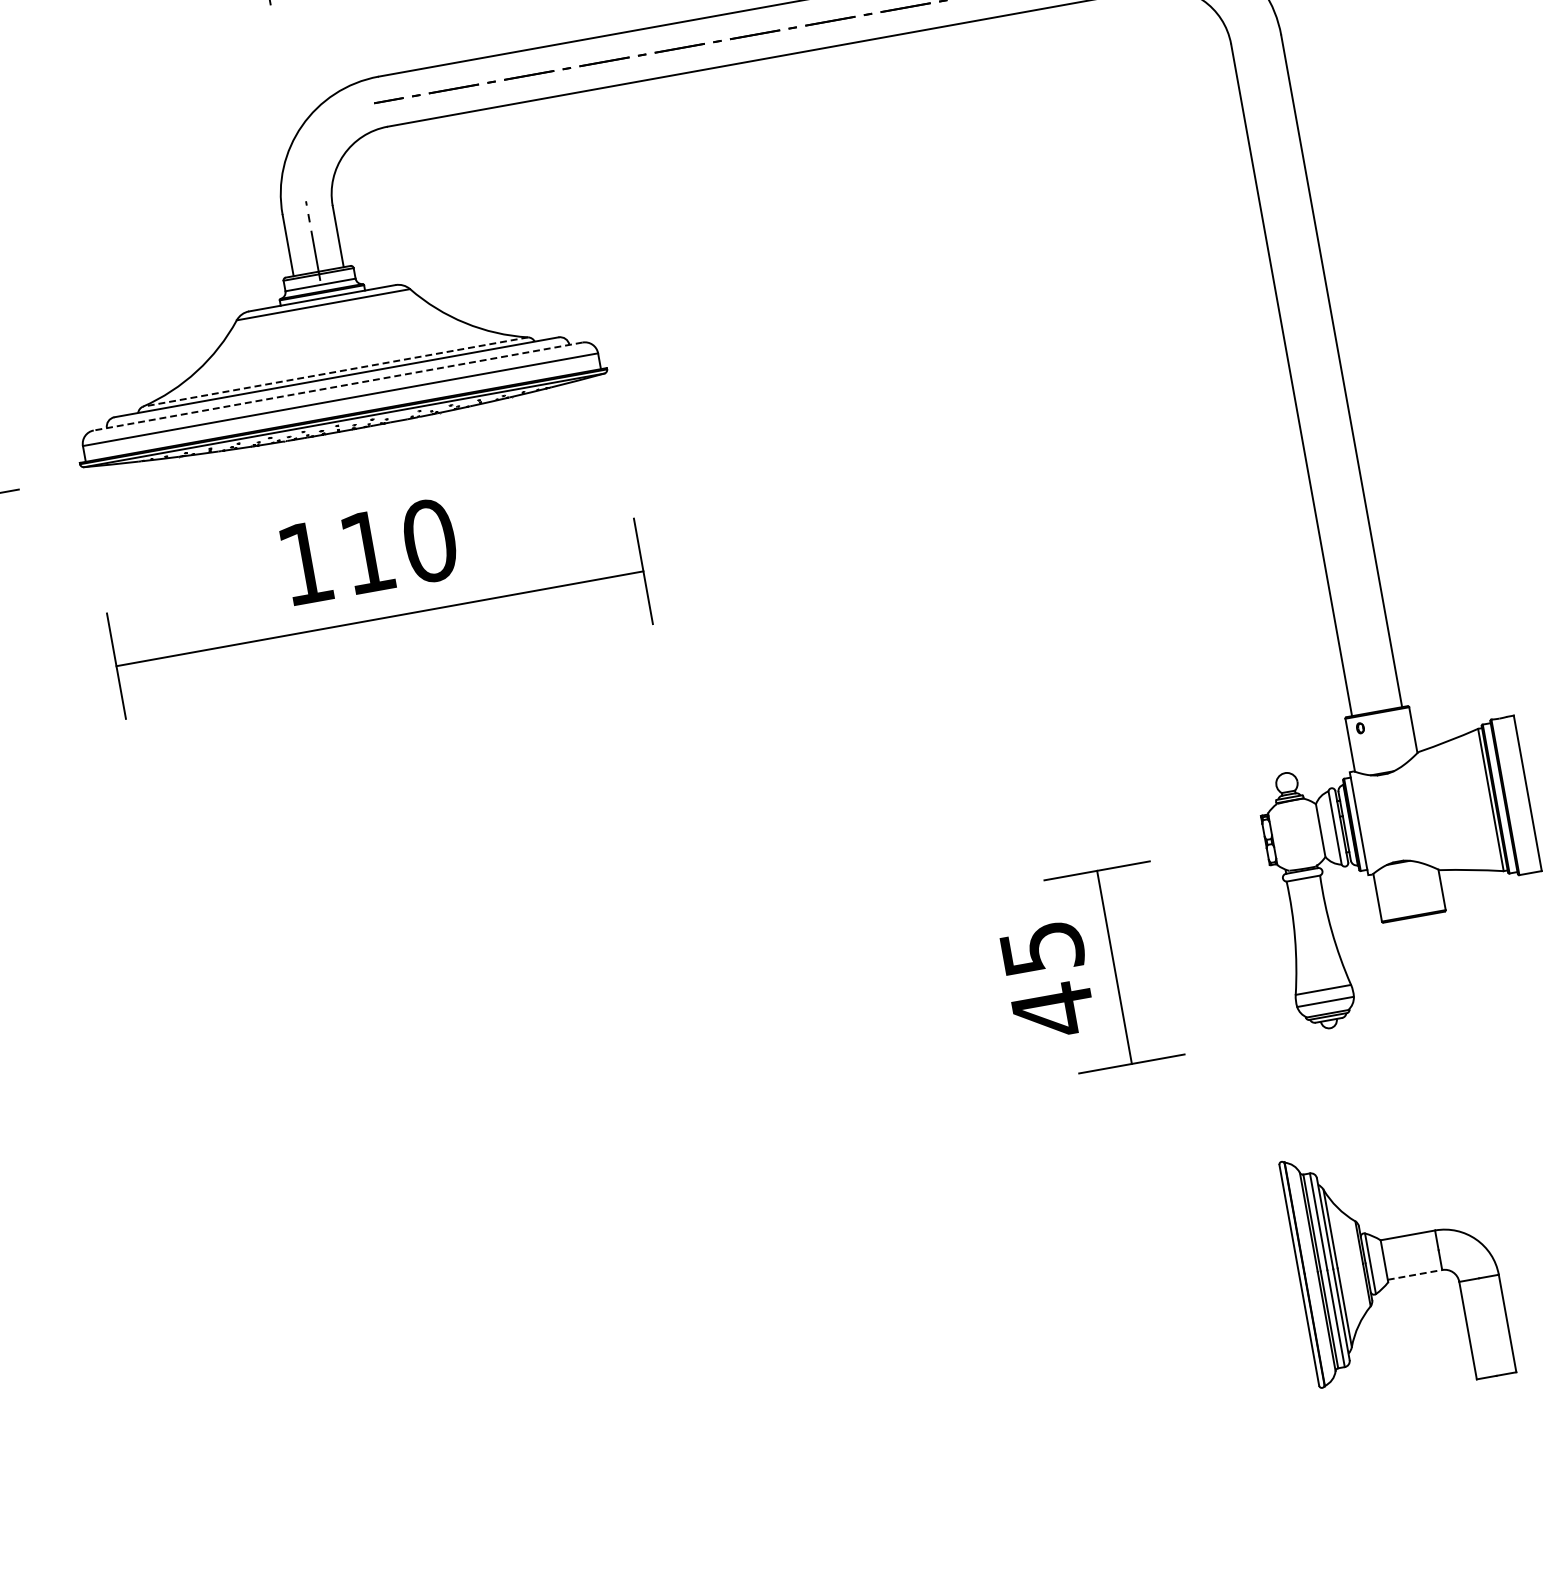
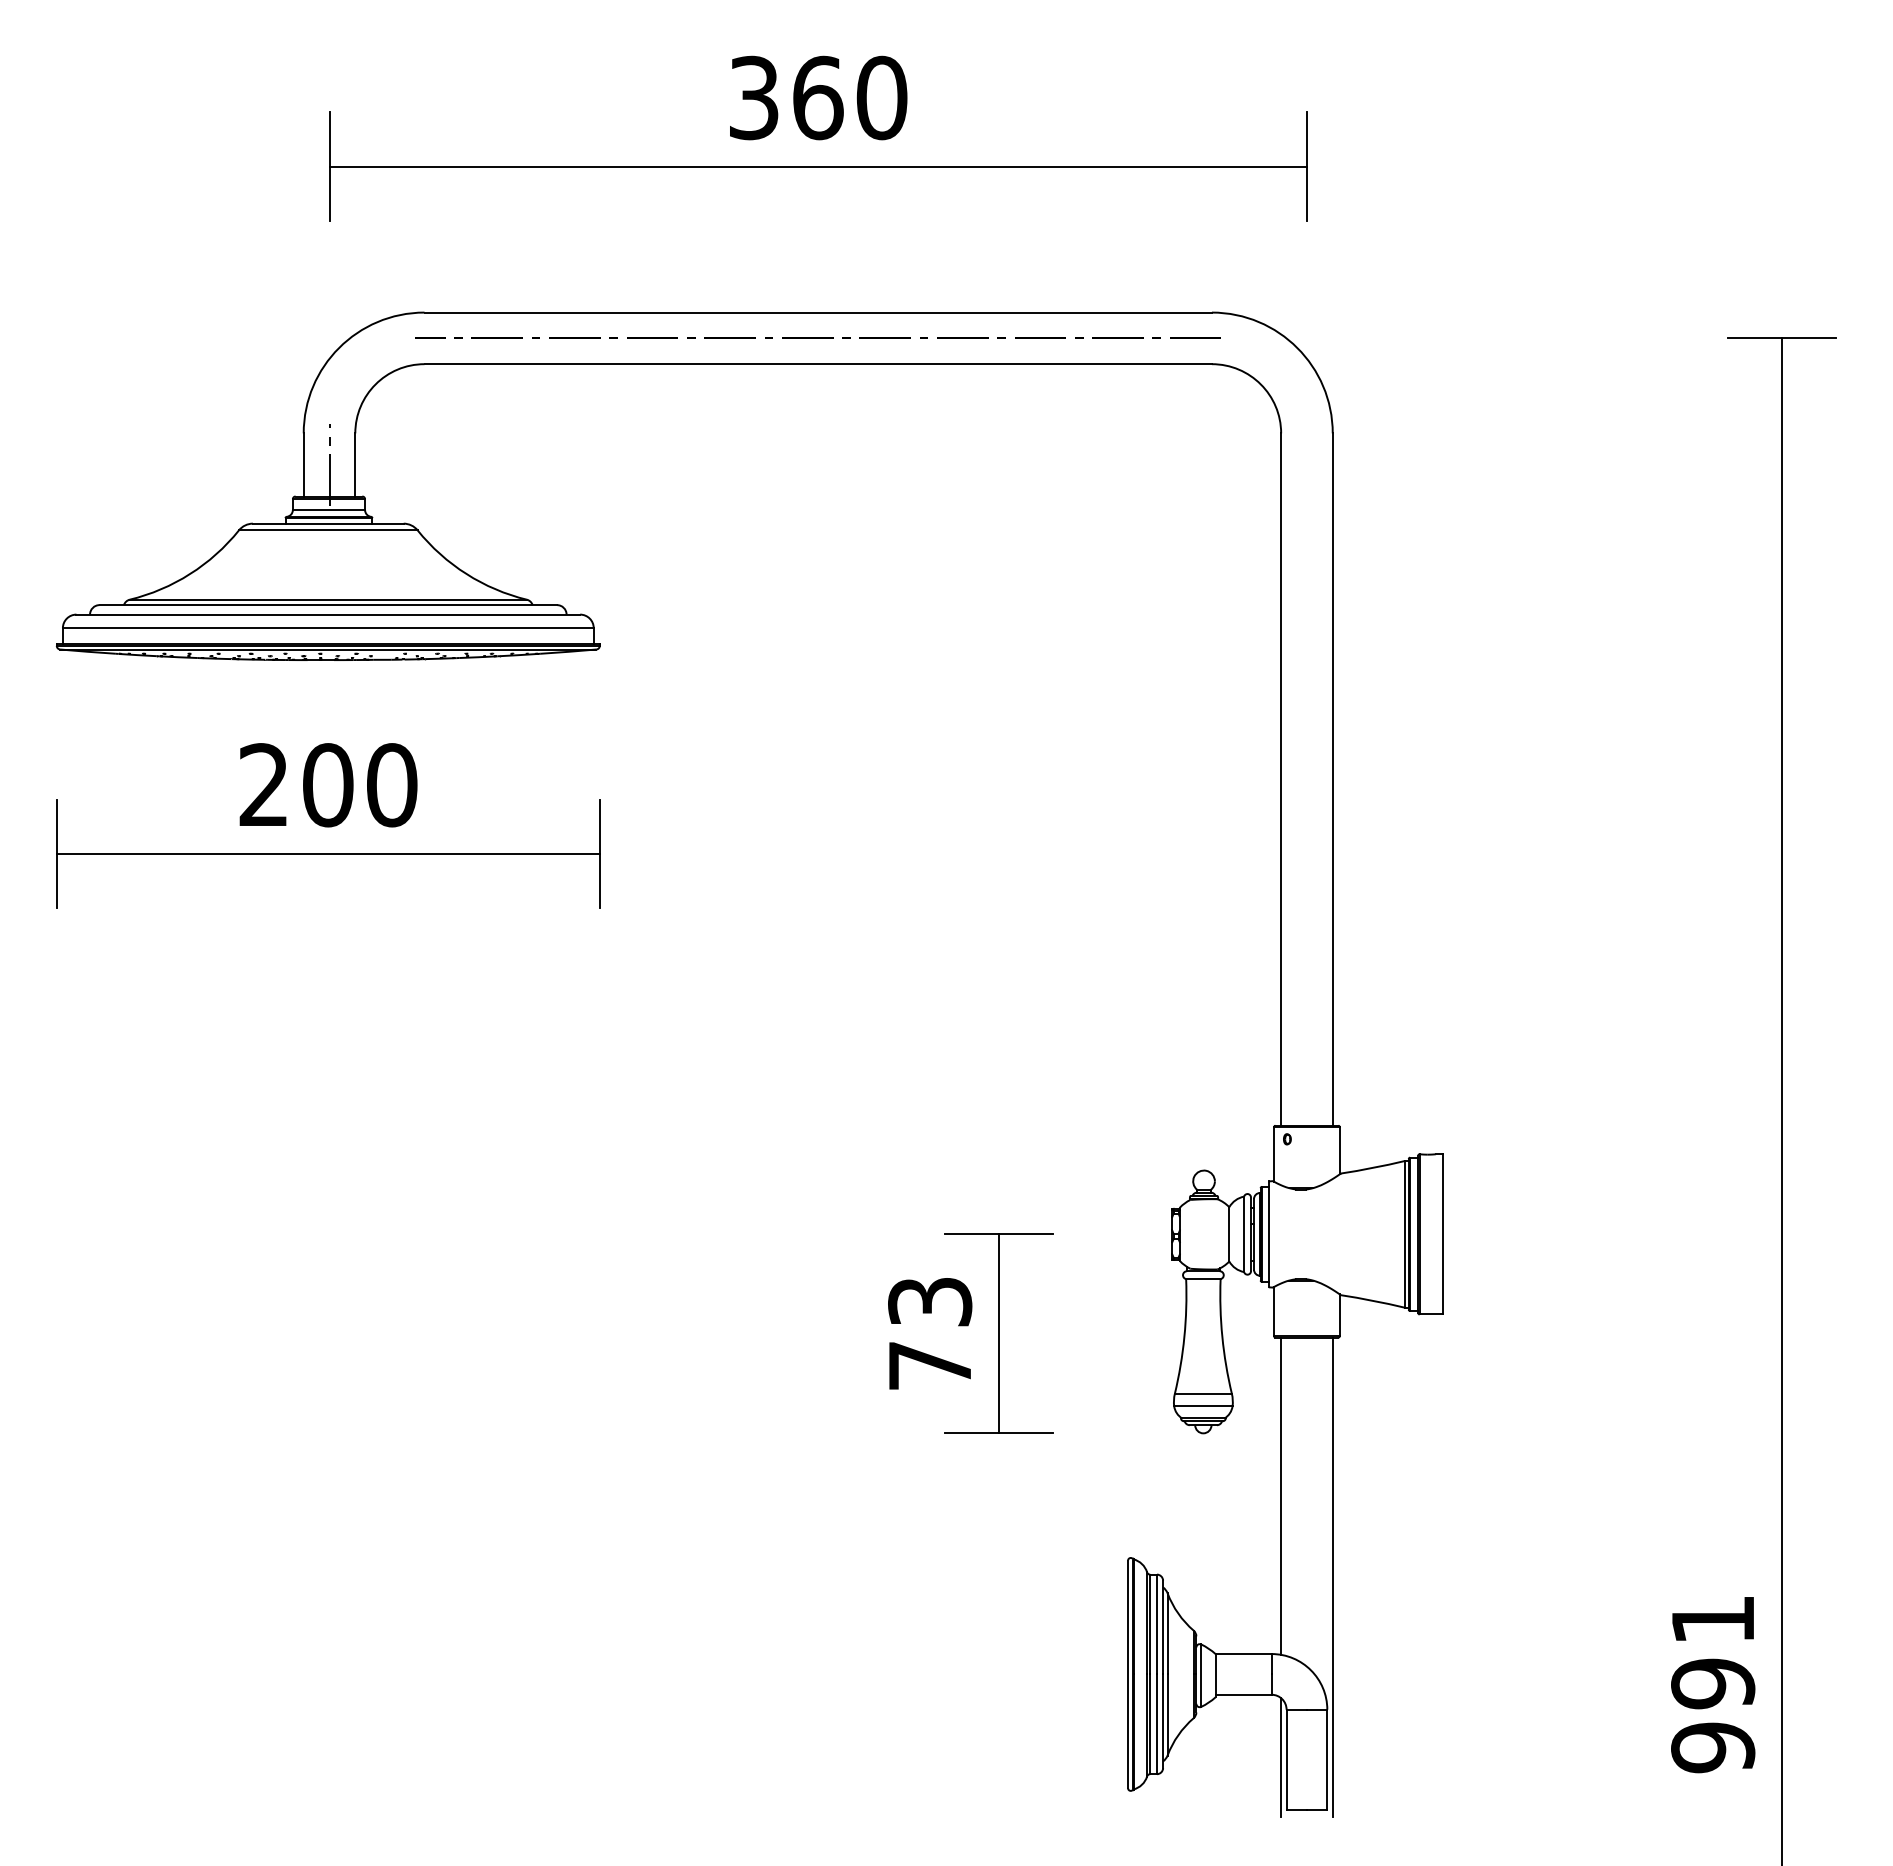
line: (335, 371) -> (328, 599), dashed -> solid
line: (338, 386) -> (328, 614), dashed -> solid
text: (337, 557) -> (296, 785), 110 -> 200
text: (1047, 981) -> (929, 1335), 45 -> 73
line: (1416, 1074) -> (1281, 1495), added
line: (1480, 1144) -> (1332, 1576), added
line: (1415, 1274) -> (1244, 1694), dashed -> solid
line: (1462, 1329) -> (1281, 1757), added

